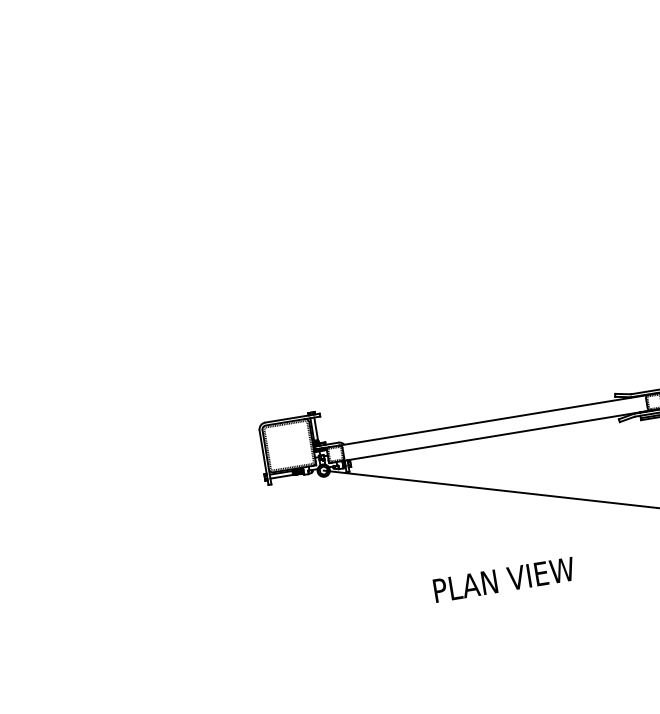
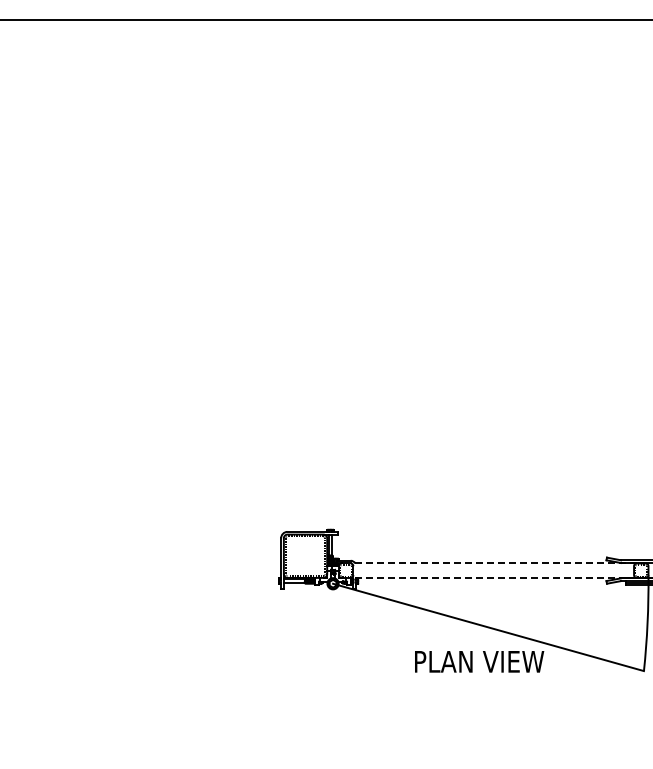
line: (493, 420) -> (493, 563), solid -> dashed
line: (496, 435) -> (493, 577), solid -> dashed
text: (504, 579) -> (479, 661), moved

